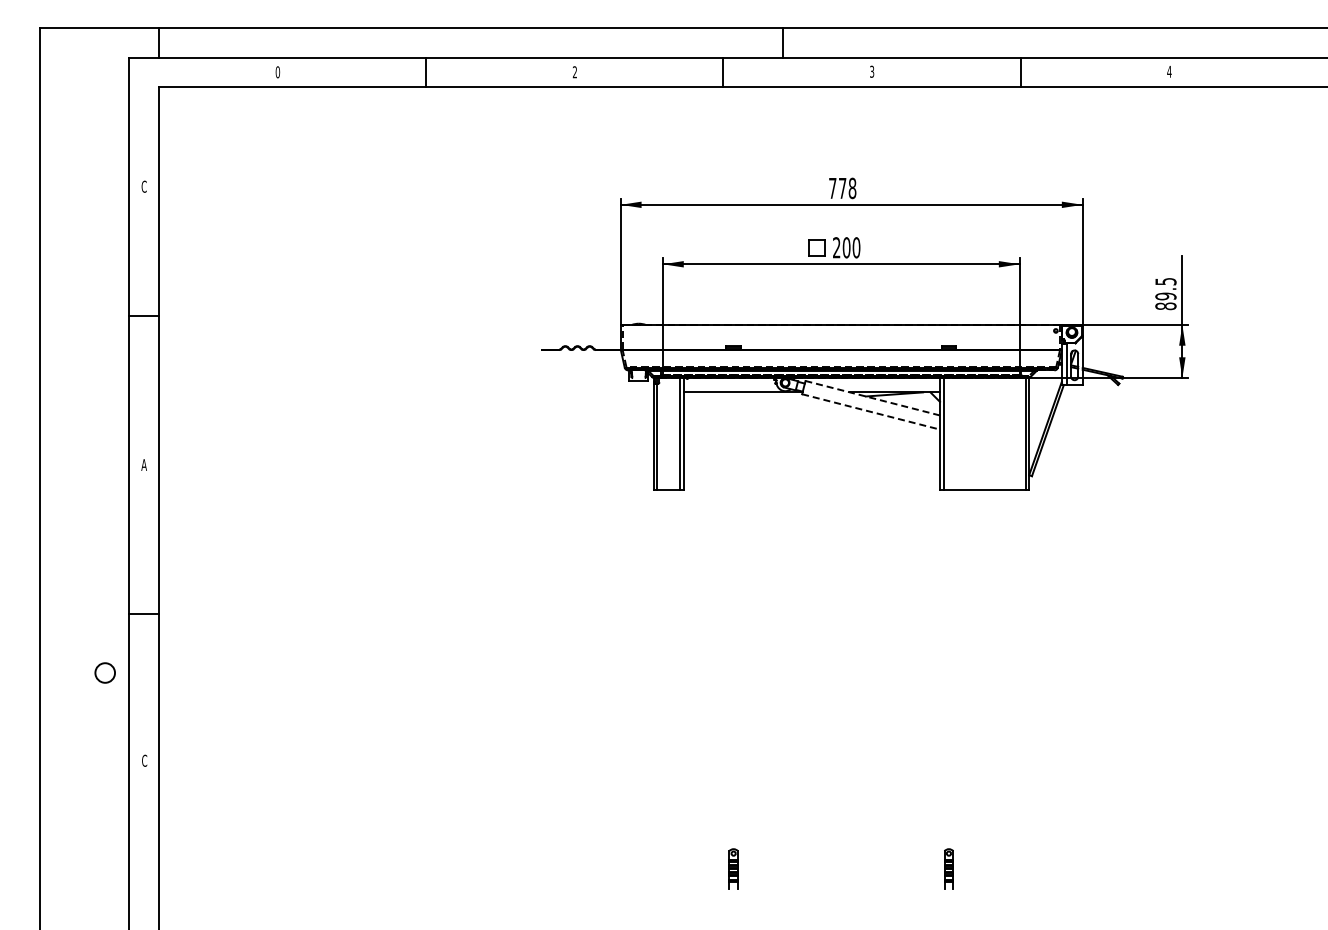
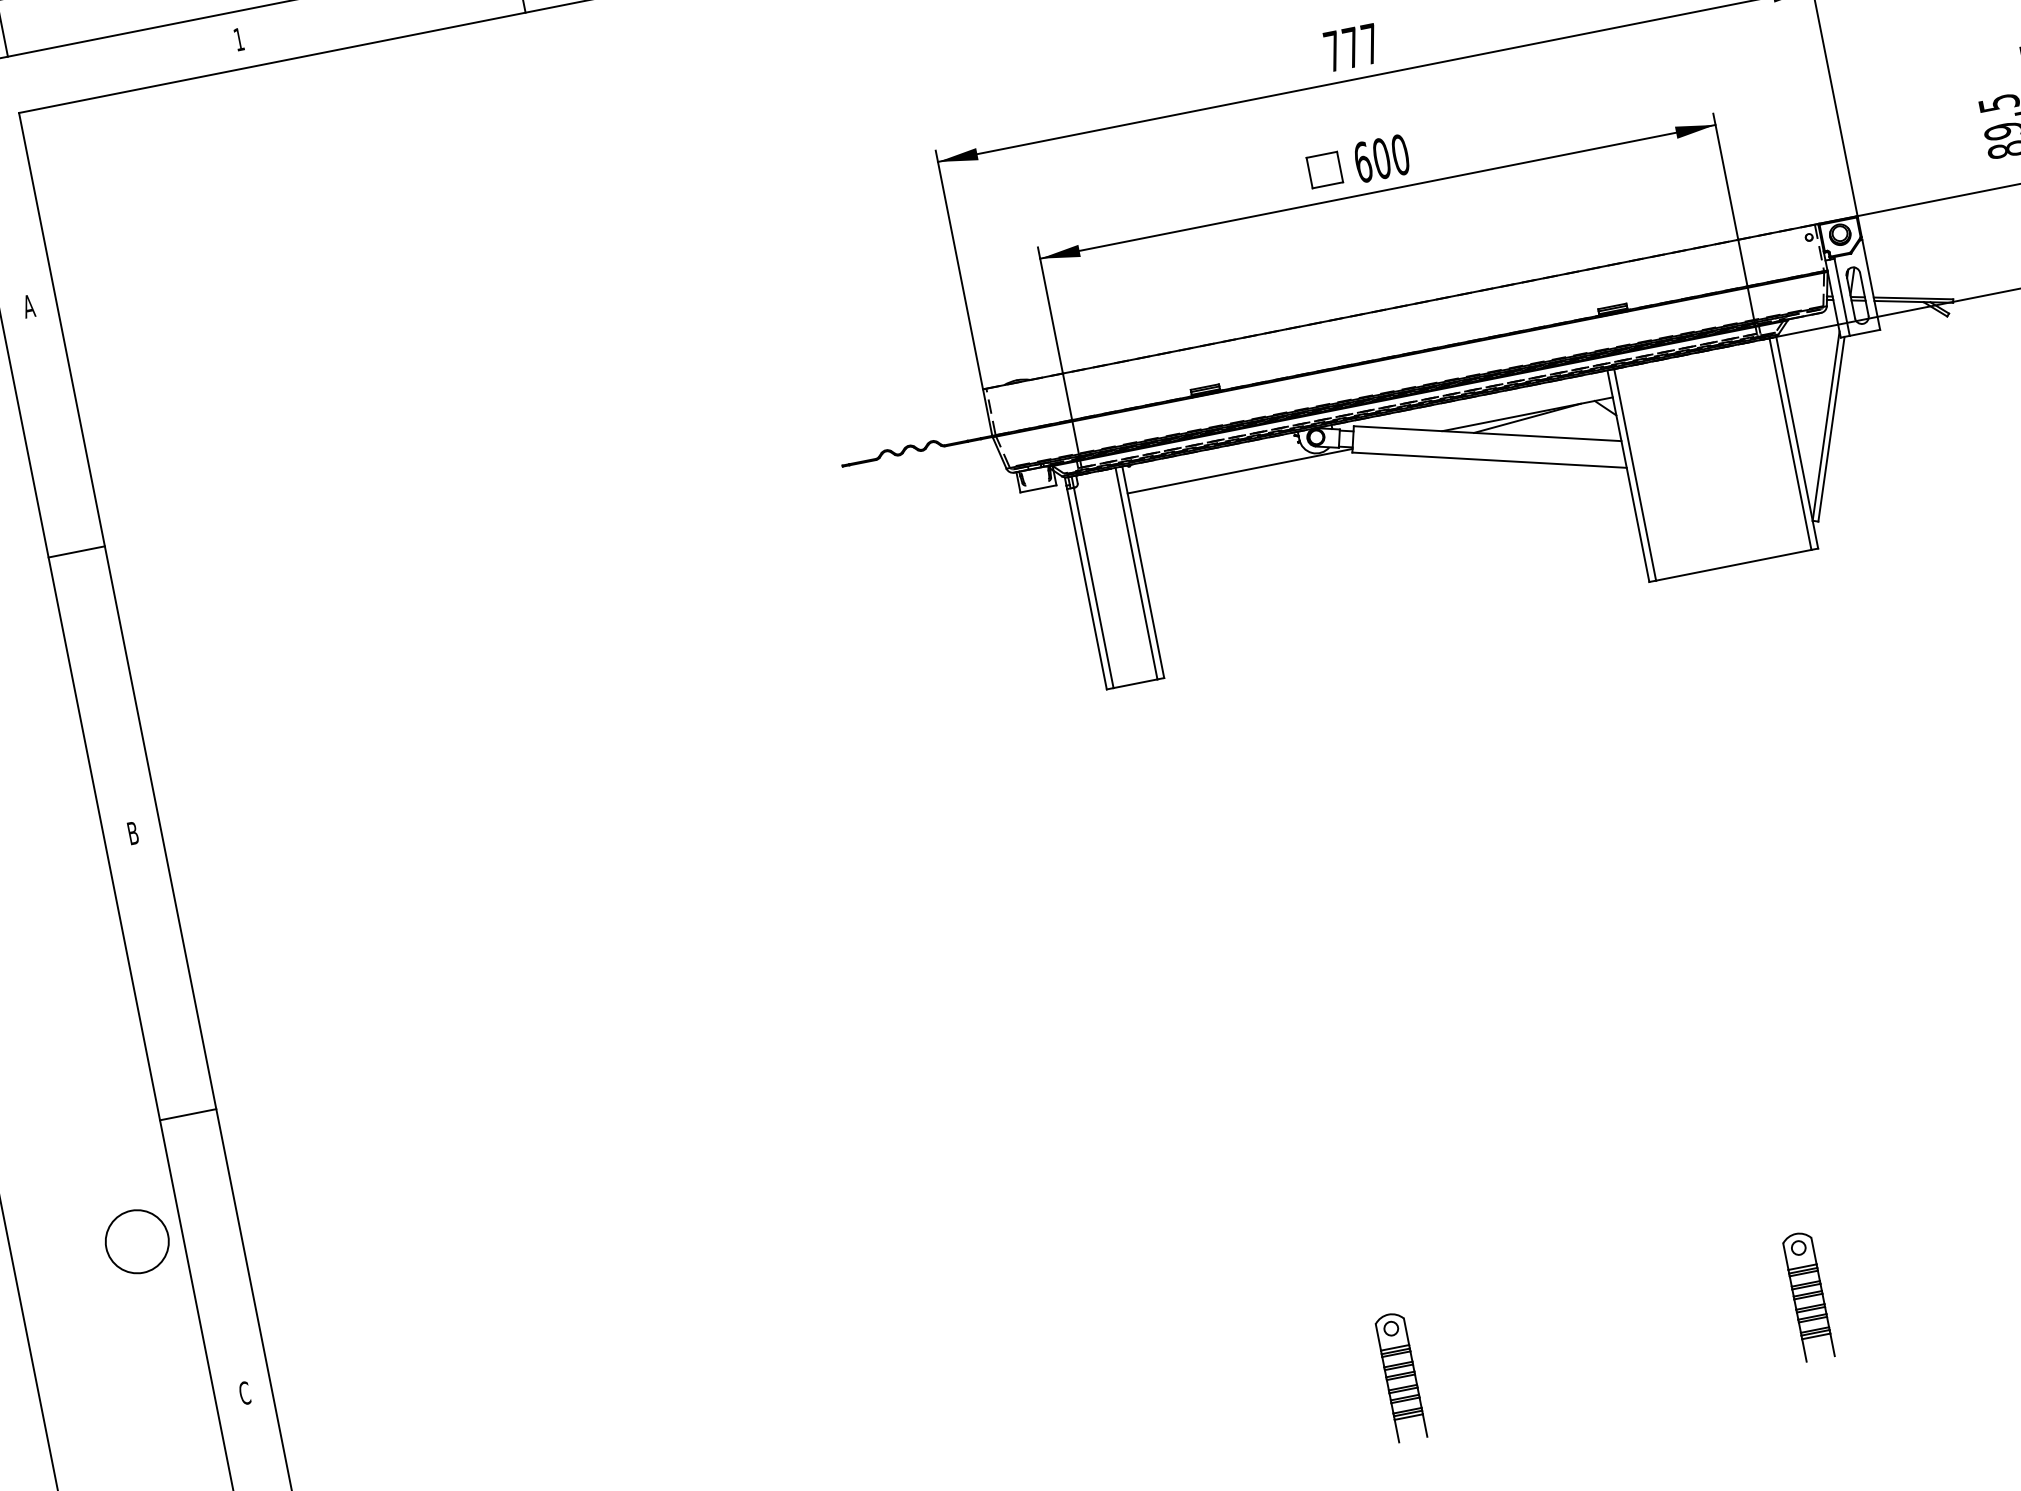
text: (277, 72) -> (238, 40), 0 -> 1
text: (143, 186) -> (27, 306), C -> A
text: (852, 188) -> (1370, 44), 778 -> 777
text: (836, 247) -> (1362, 161), 200 -> 600
line: (872, 398) -> (1487, 434), dashed -> solid
line: (871, 412) -> (1490, 461), dashed -> solid
text: (143, 464) -> (131, 832), A -> B
circle: (104, 672) -> (135, 1241), size x1.67
part: (733, 868) -> (1400, 1376), size x1.67
part: (948, 868) -> (1807, 1295), size x1.67

